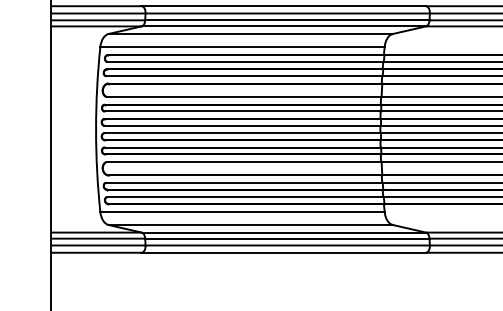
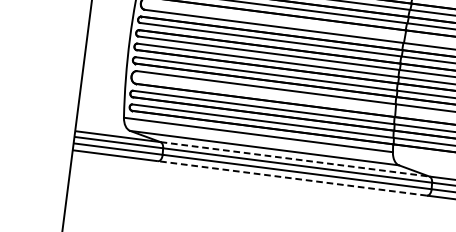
line: (284, 232) -> (295, 159), solid -> dashed
line: (283, 252) -> (292, 178), solid -> dashed

